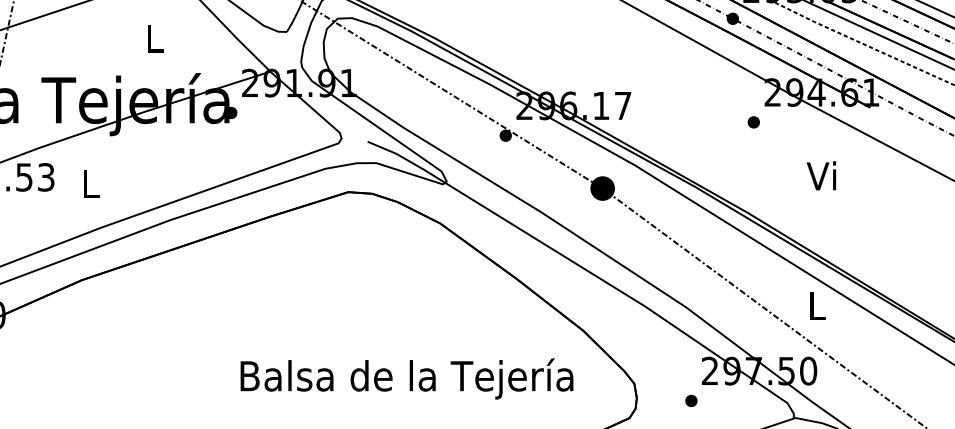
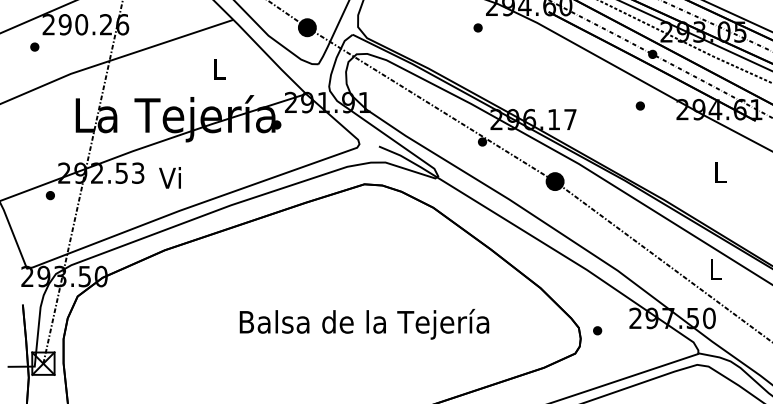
part: (752, 121) -> (639, 105), moved
text: (820, 175) -> (718, 171), Vi -> L
text: (88, 183) -> (169, 177), L -> Vi
text: (407, 379) -> (364, 324), moved
part: (691, 400) -> (597, 330), moved

